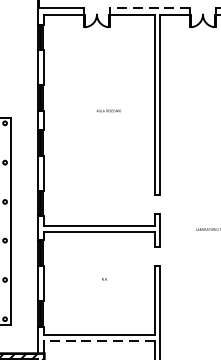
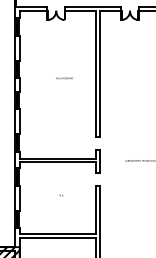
line: (149, 7) -> (92, 6), dashed -> solid
line: (98, 341) -> (57, 238), dashed -> solid

